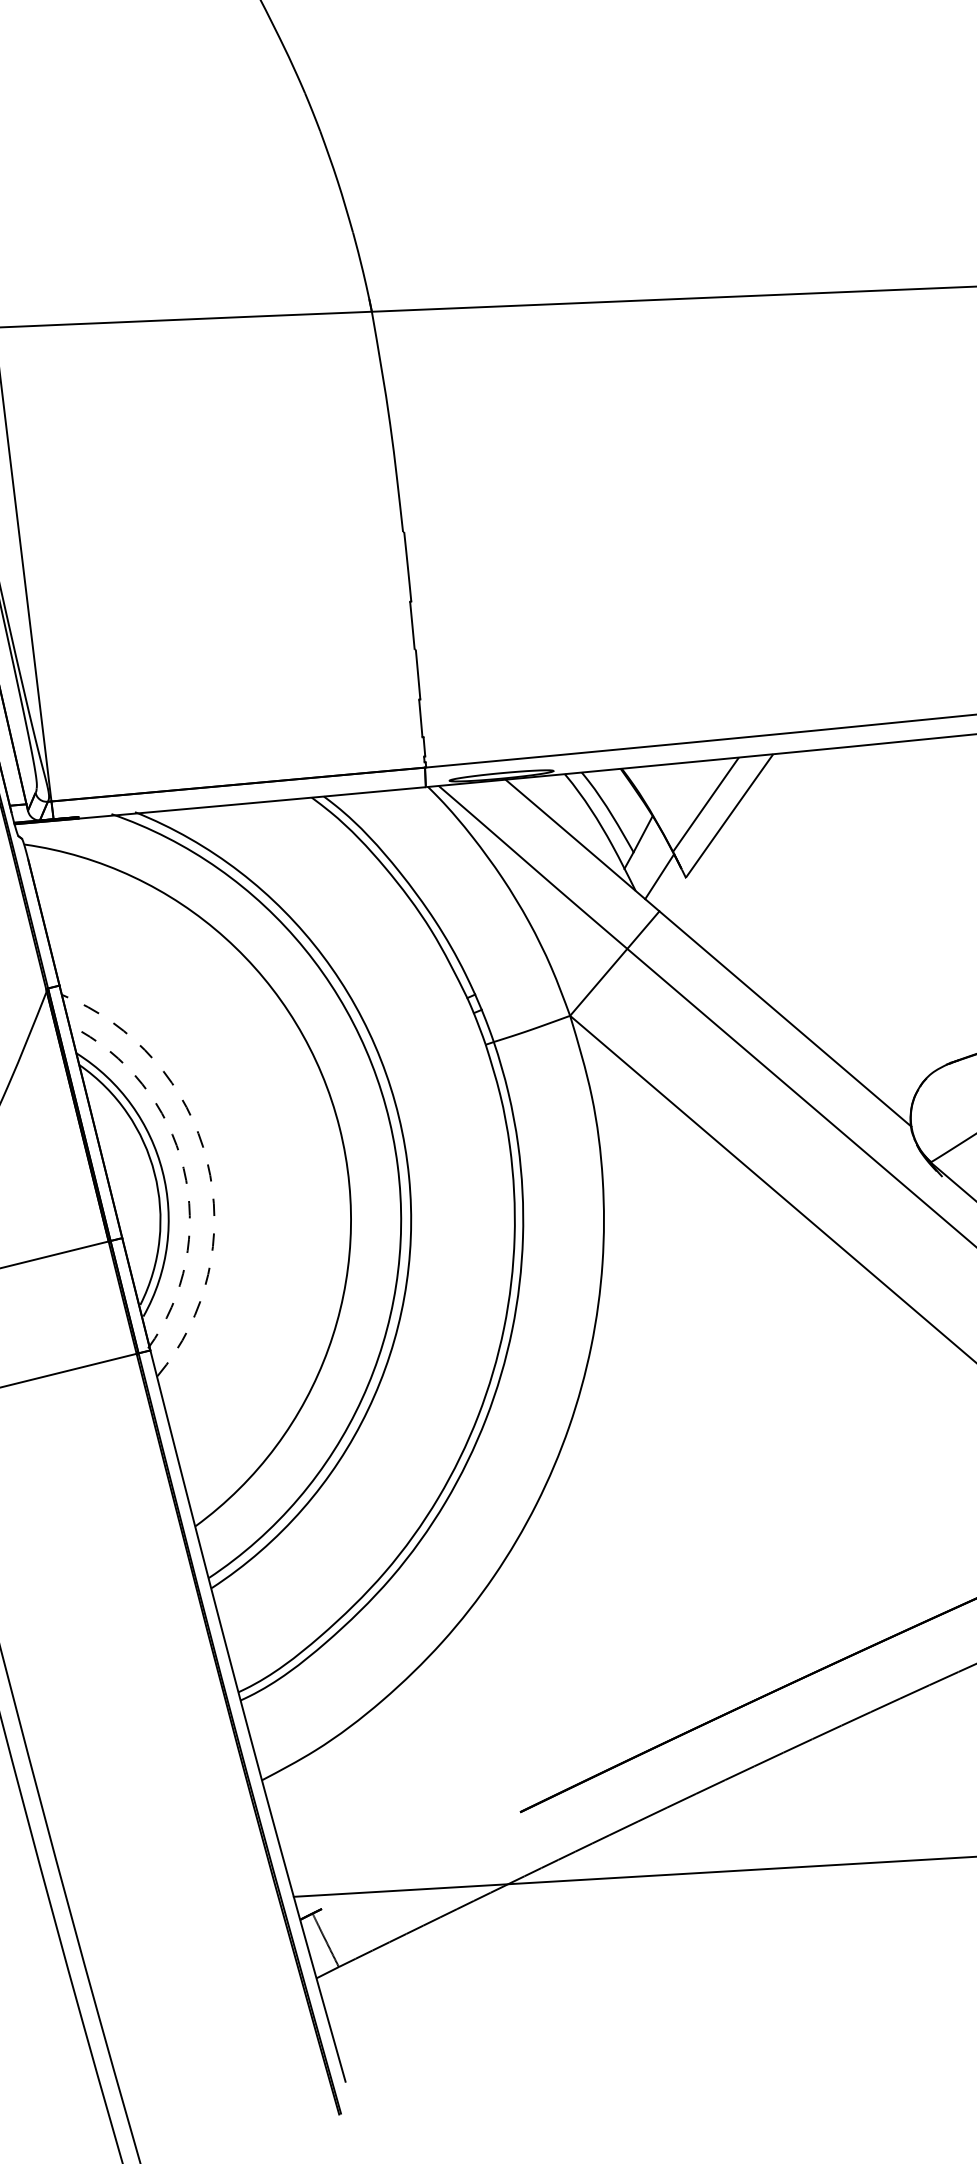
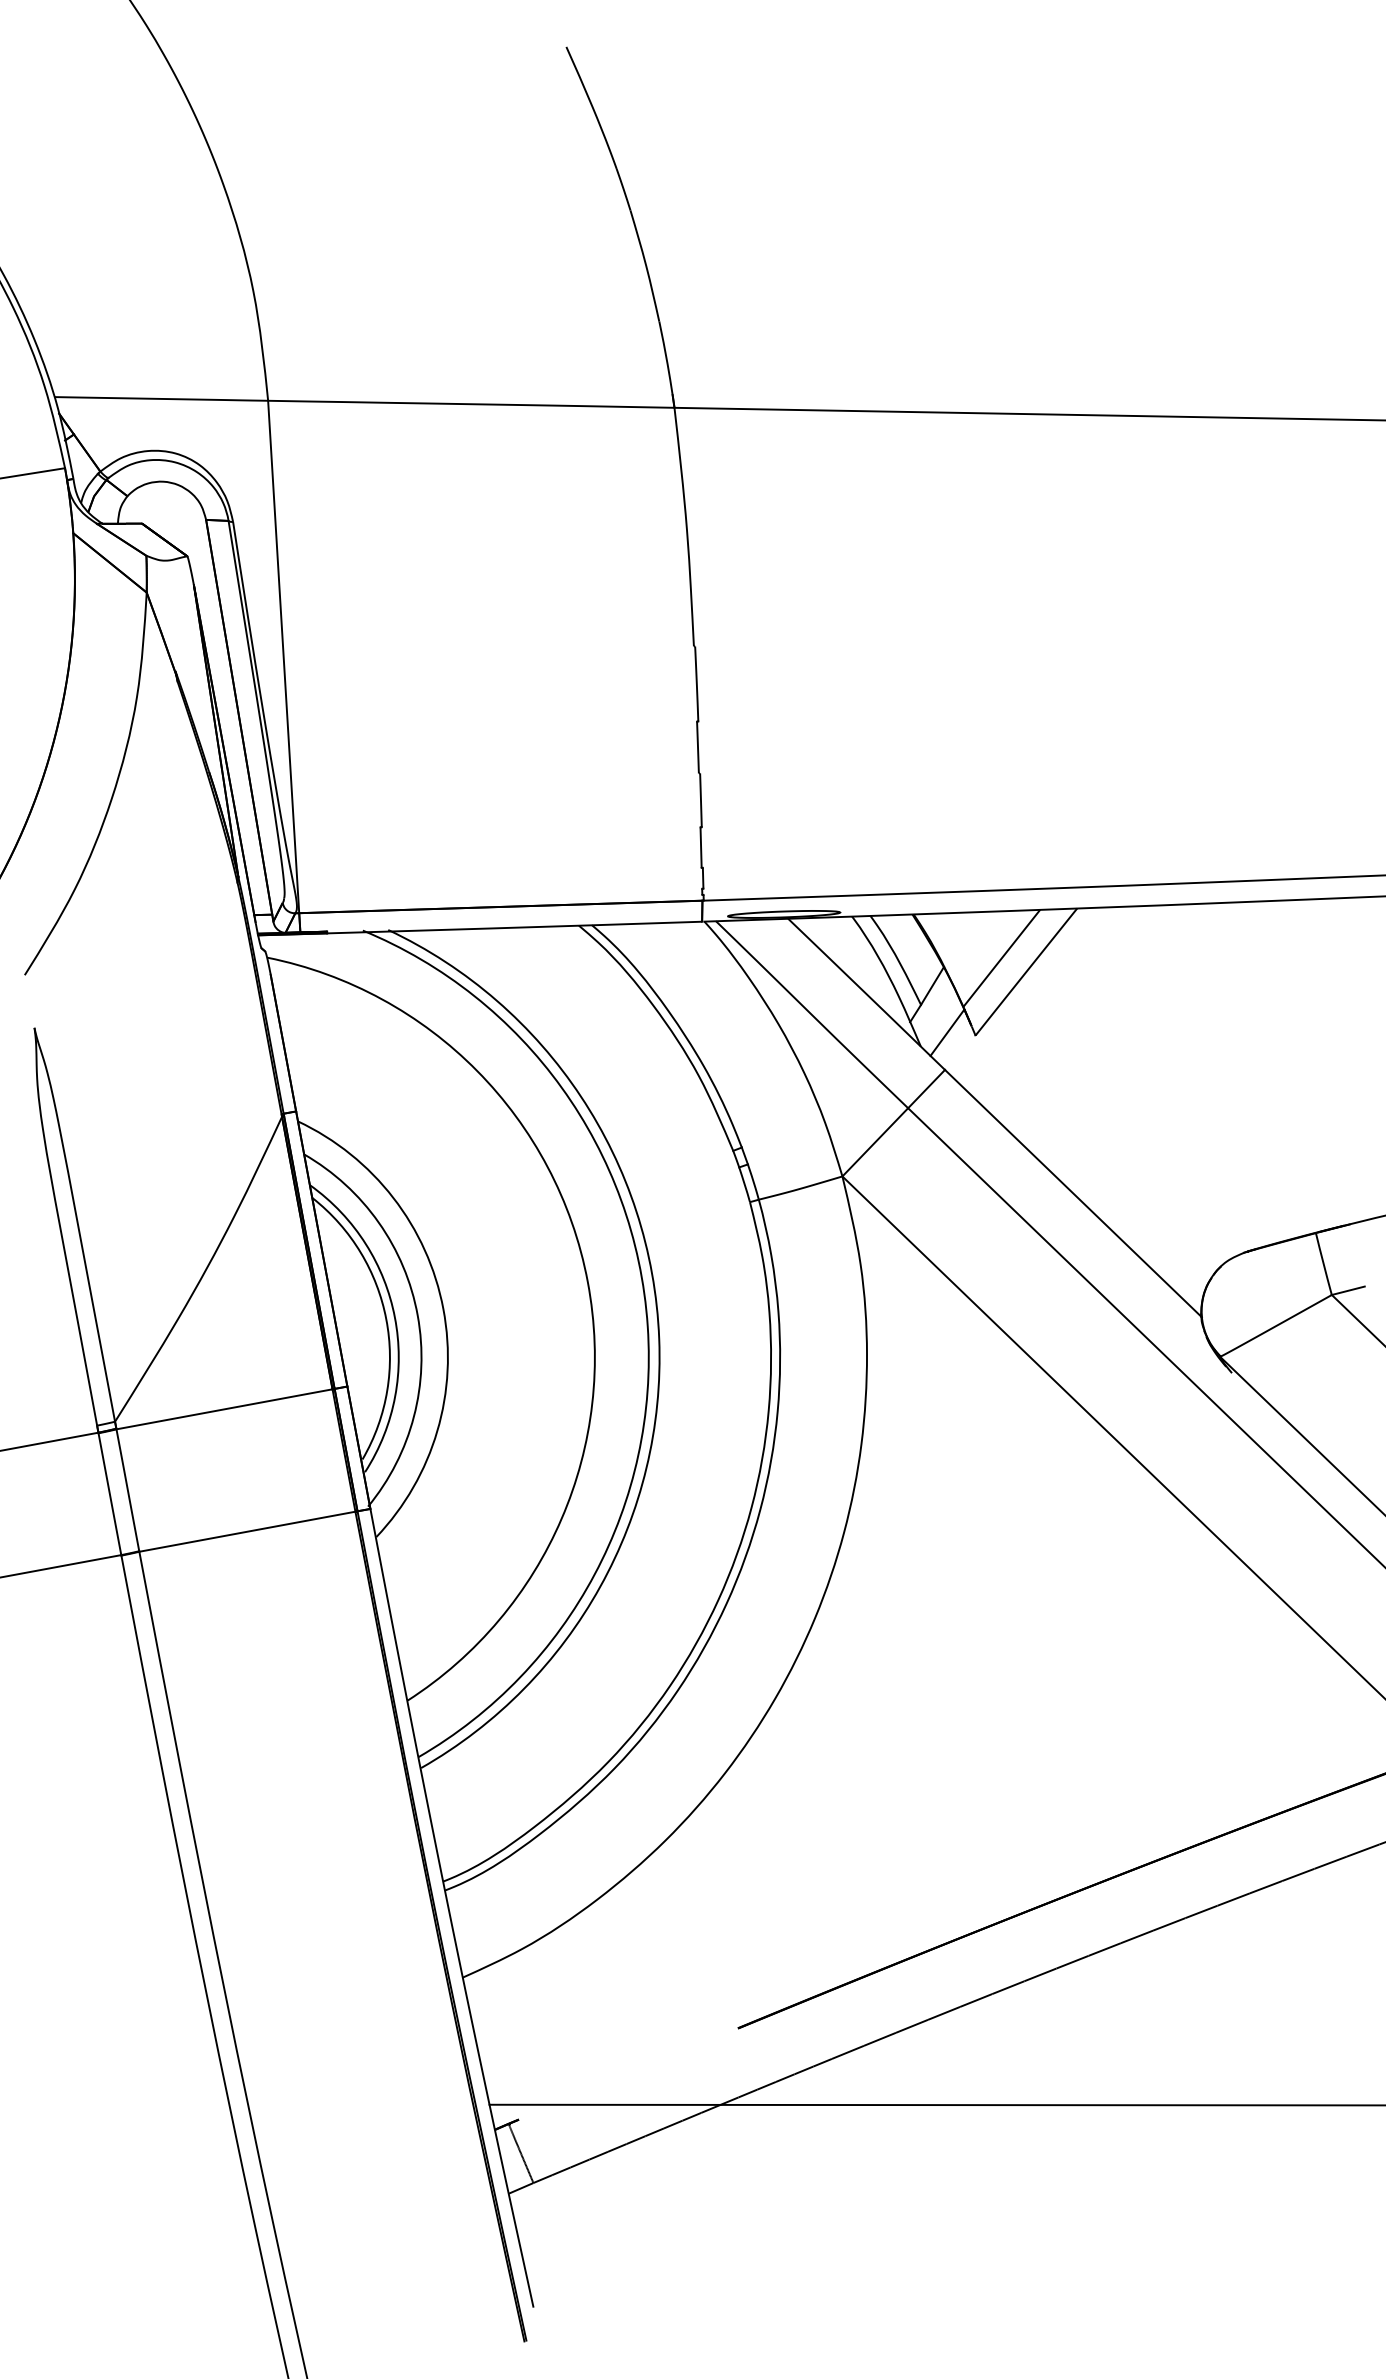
arc: (207, 1161) -> (443, 1309), dashed -> solid
arc: (183, 1168) -> (417, 1315), dashed -> solid

